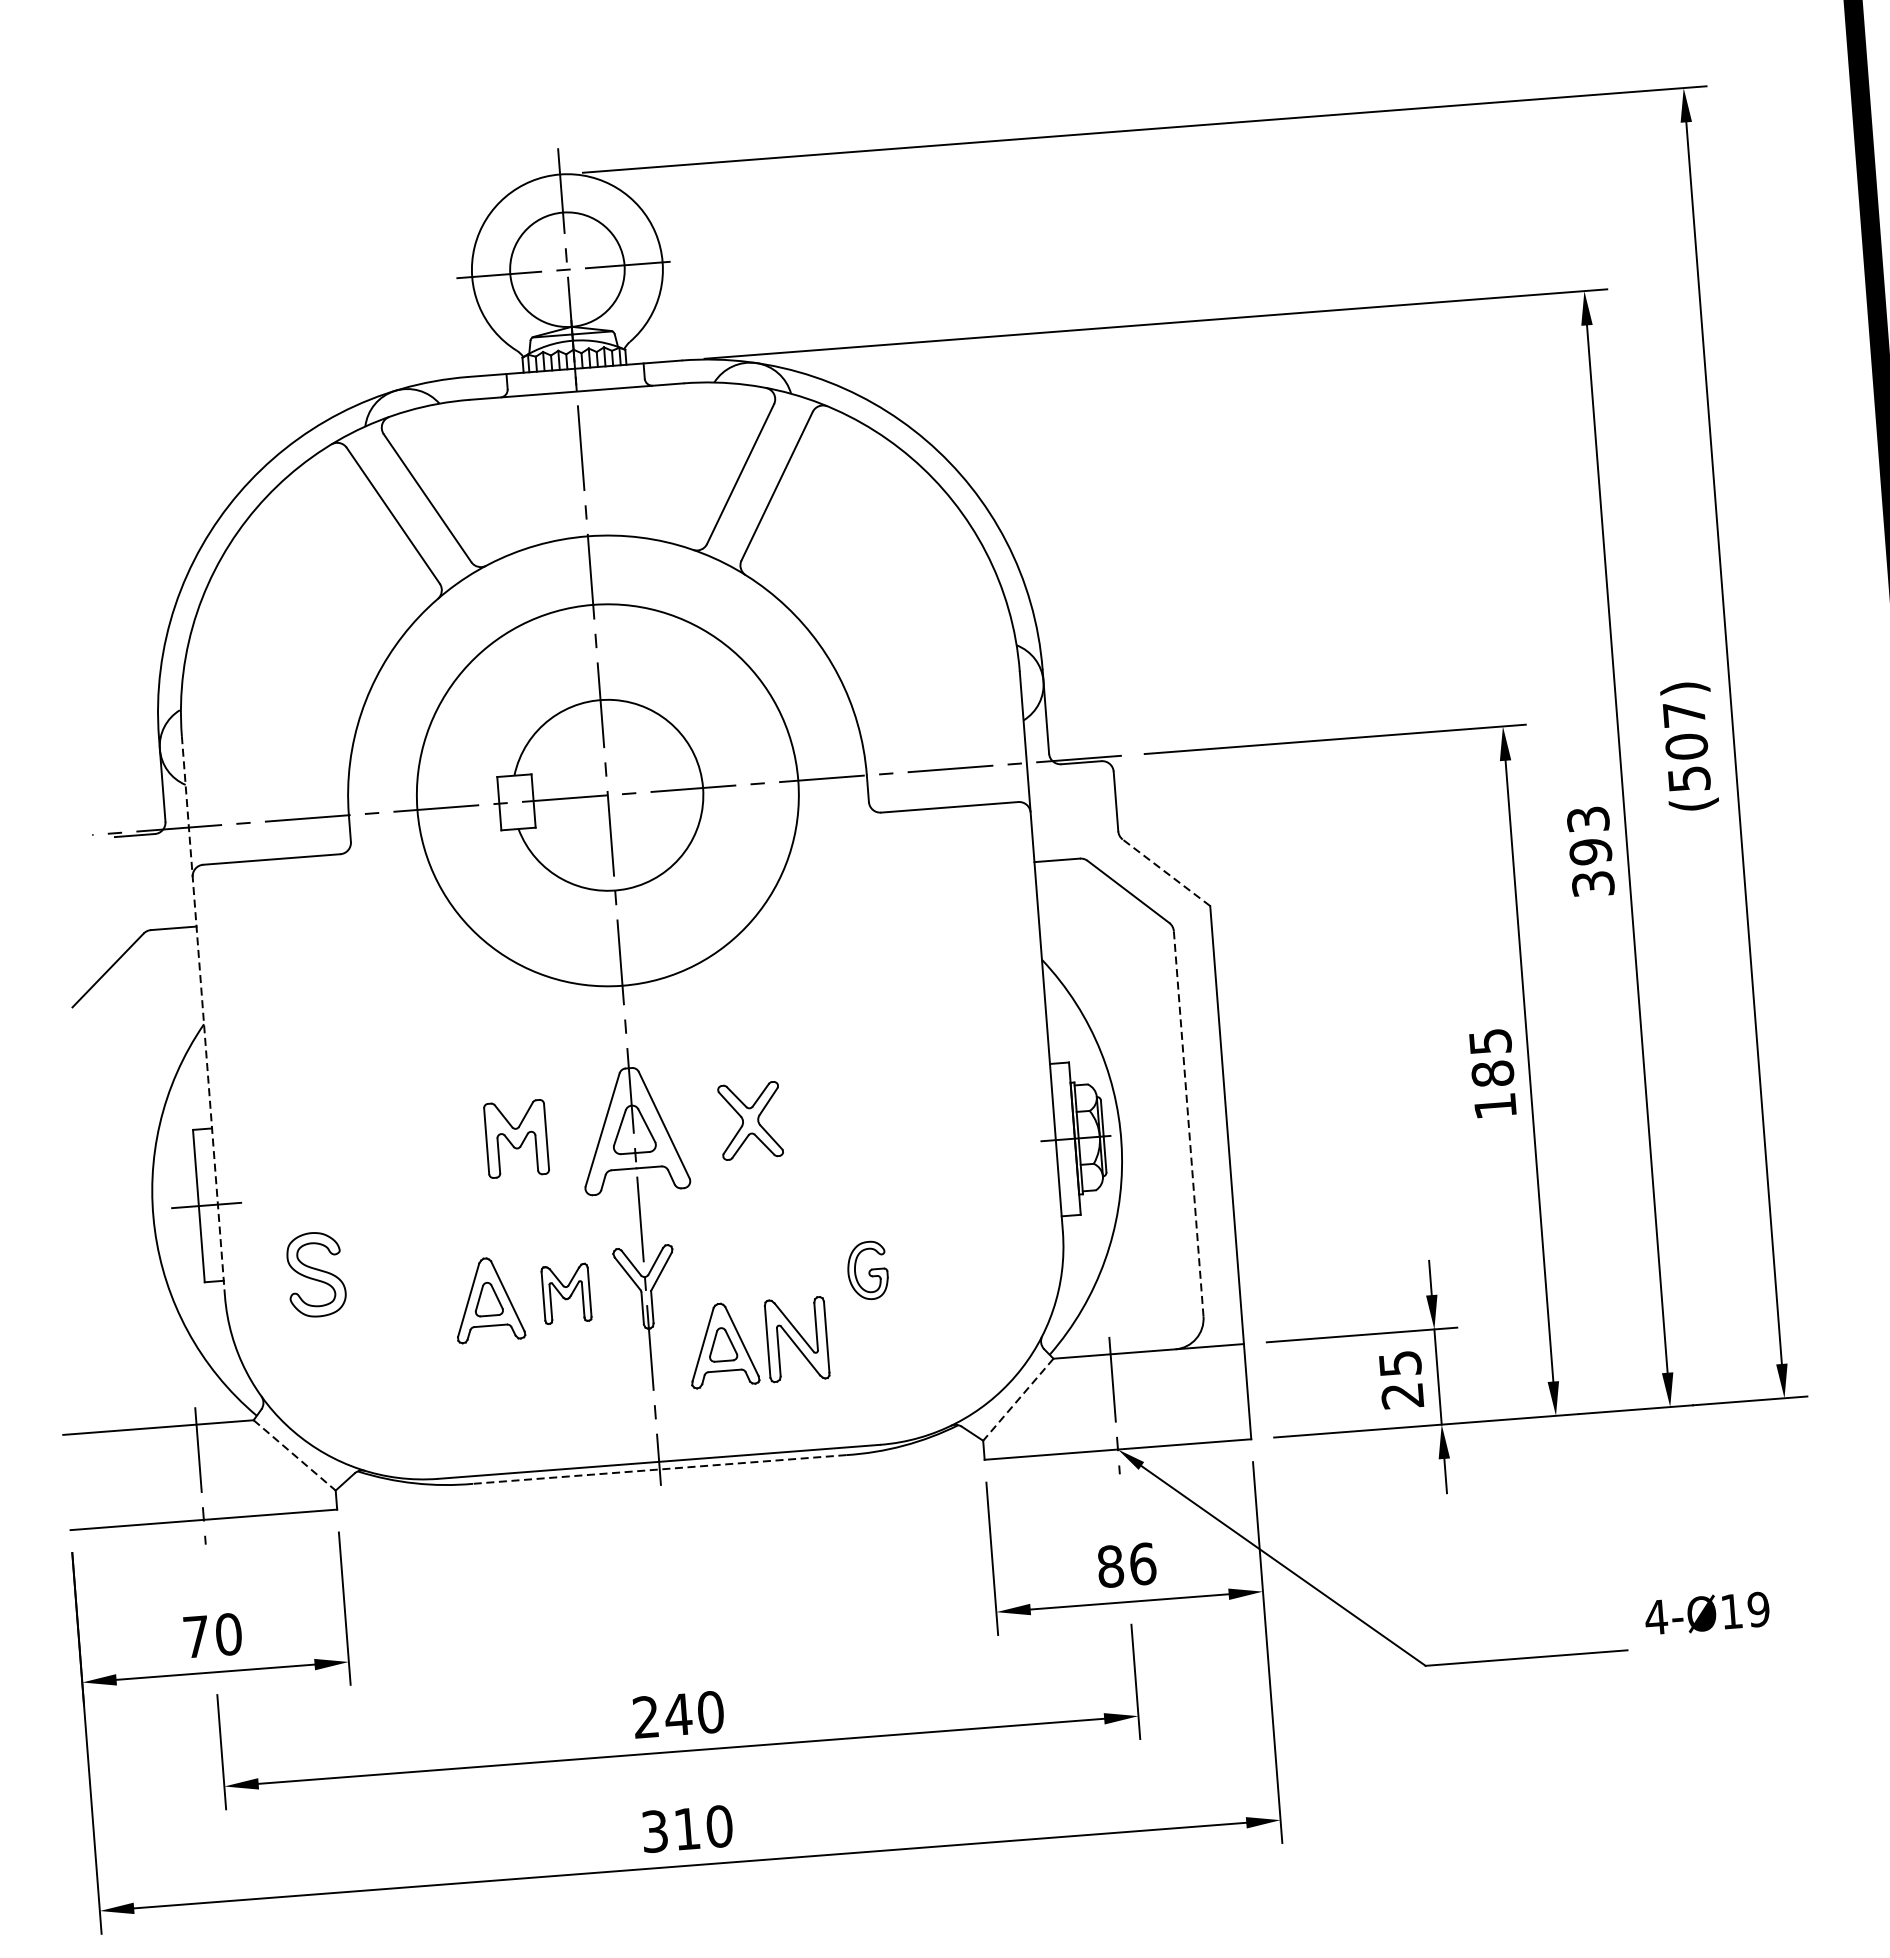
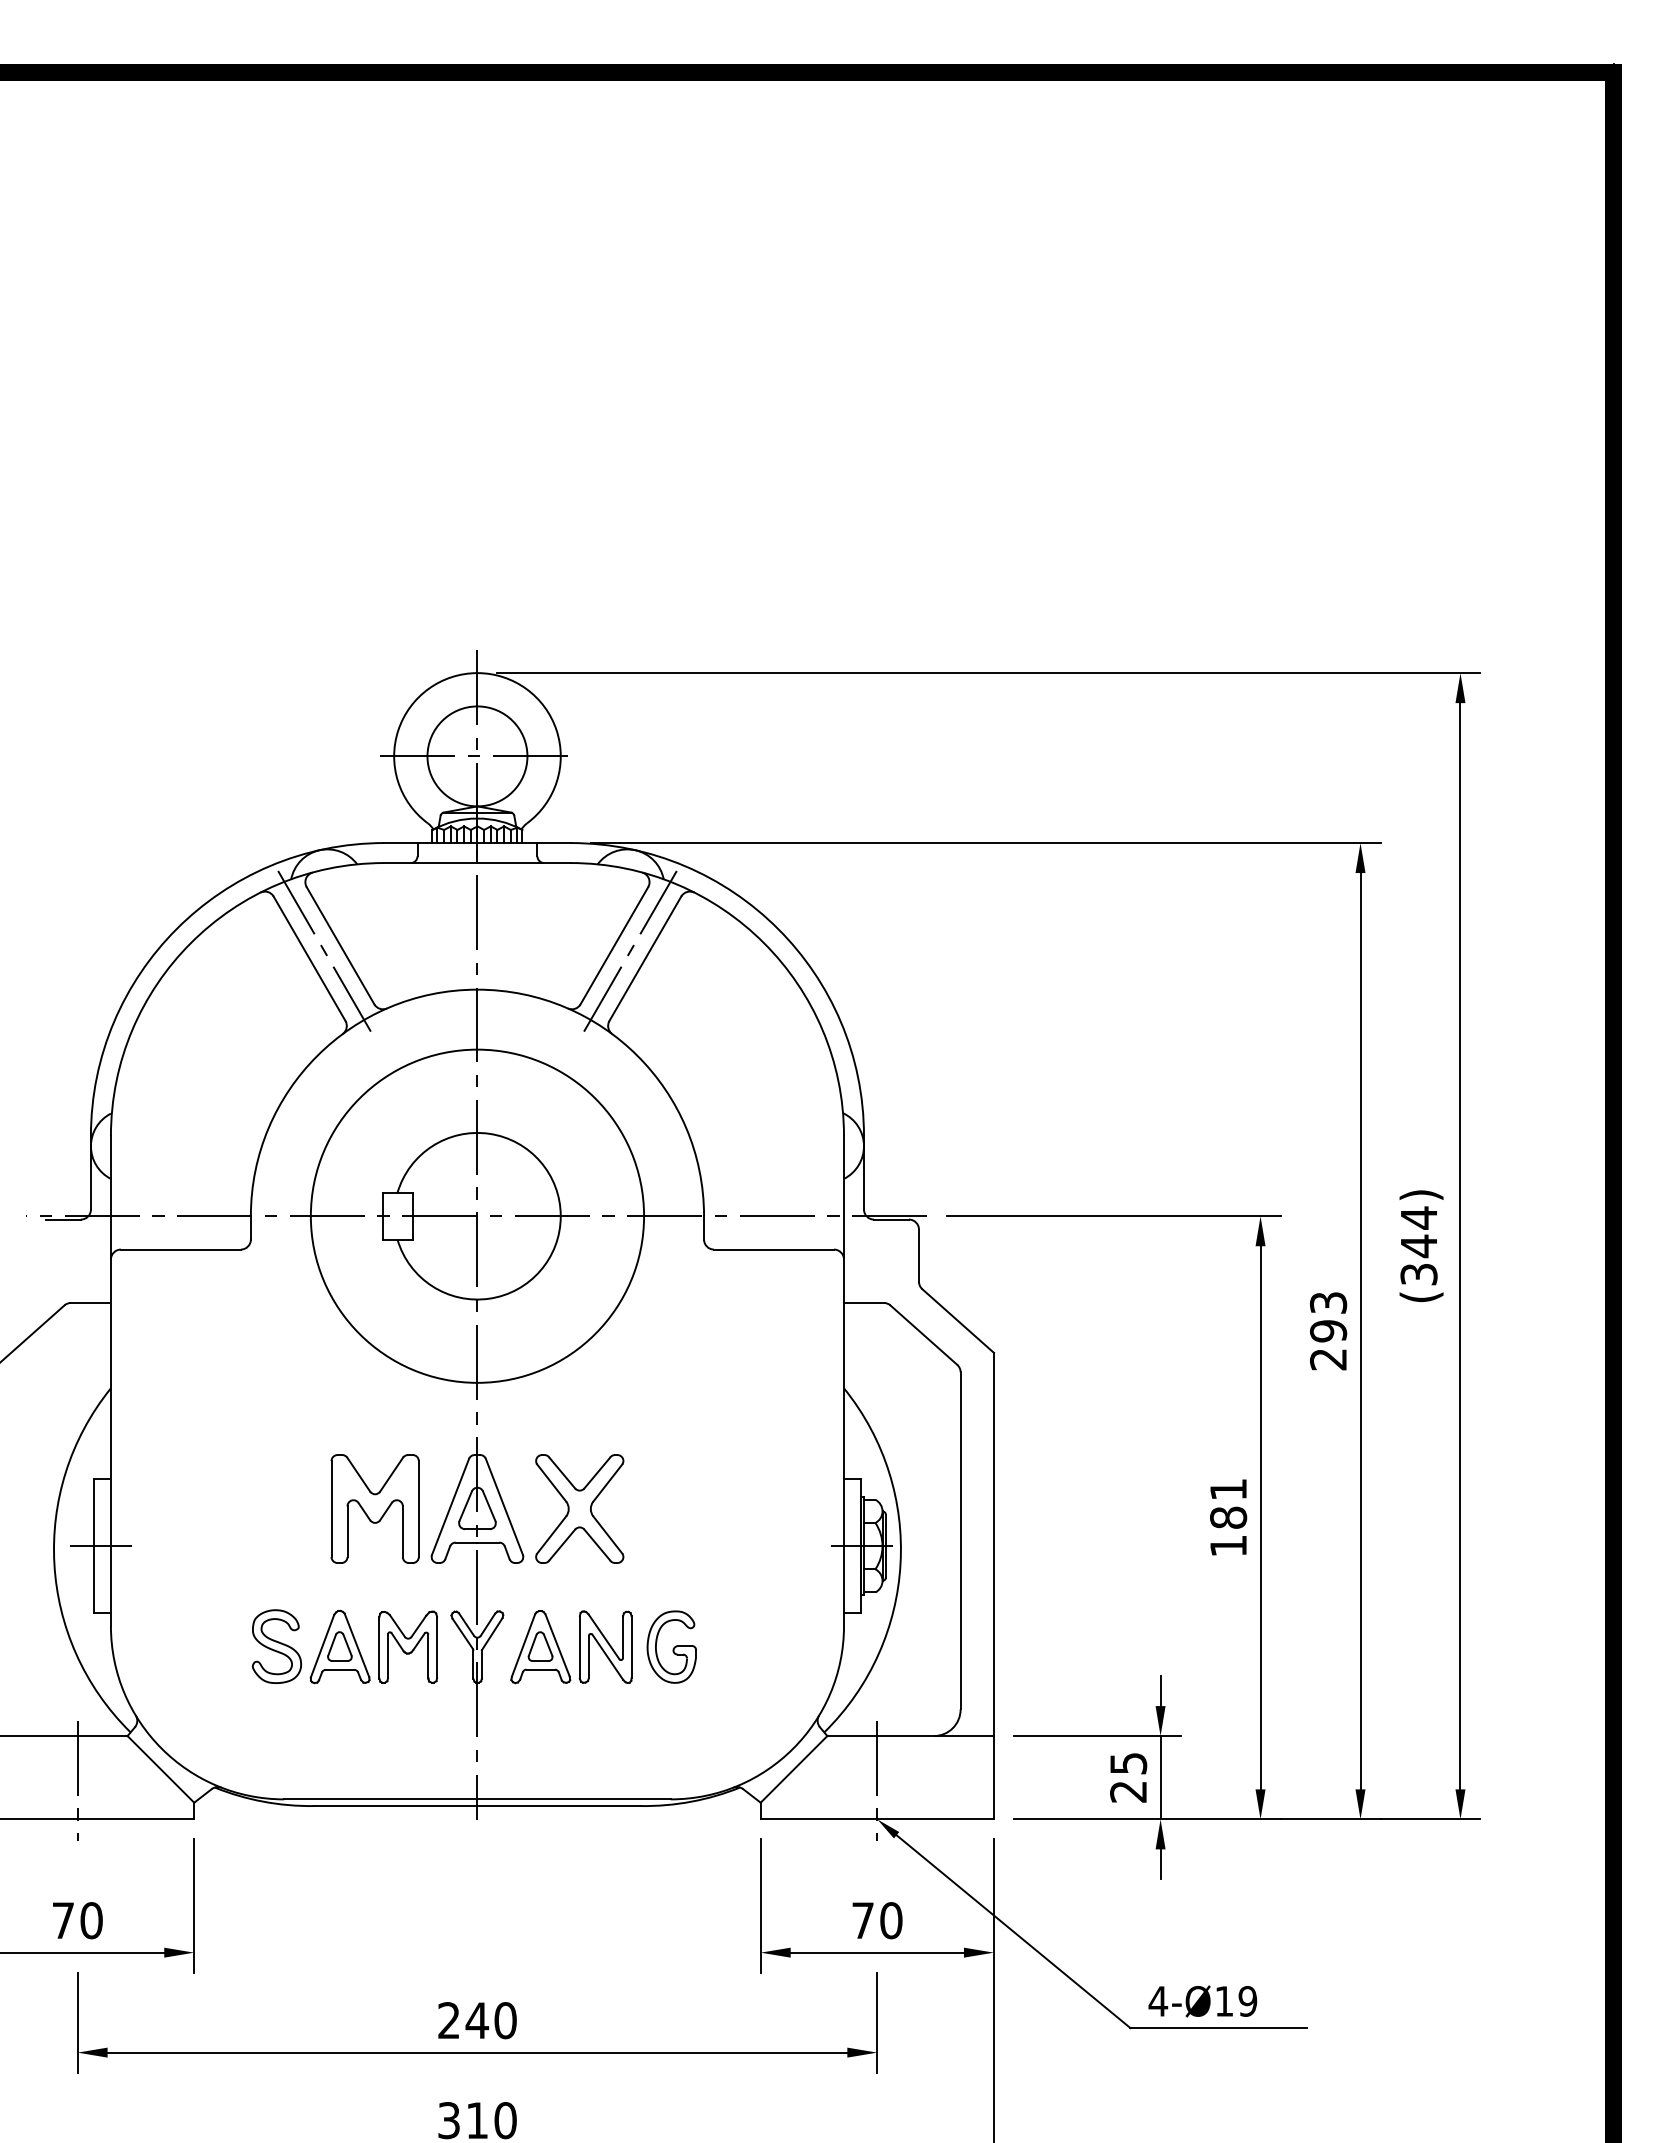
line: (759, 479) -> (630, 951), added
line: (409, 506) -> (324, 951), added
text: (1686, 745) -> (1418, 1245), (507) -> (344)
line: (1166, 873) -> (958, 1321), dashed -> solid
text: (1593, 884) -> (1328, 1359), 393 -> 293
line: (202, 1016) -> (110, 1381), dashed -> solid
text: (1490, 1041) -> (1228, 1489), 185 -> 181
part: (750, 1120) -> (579, 1508), size x1.67
line: (1188, 1123) -> (960, 1540), dashed -> solid
part: (515, 1138) -> (374, 1508), size x1.67
part: (867, 1270) -> (671, 1646), size x1.43
part: (315, 1274) -> (276, 1646), moved
part: (565, 1293) -> (407, 1646), size x1.43
part: (767, 1342) -> (579, 1647), moved
line: (1017, 1399) -> (793, 1769), dashed -> solid
line: (295, 1455) -> (161, 1769), dashed -> solid
line: (658, 1470) -> (476, 1806), dashed -> solid
text: (1127, 1565) -> (877, 1920), 86 -> 70
text: (1706, 1613) -> (1202, 2001), moved

